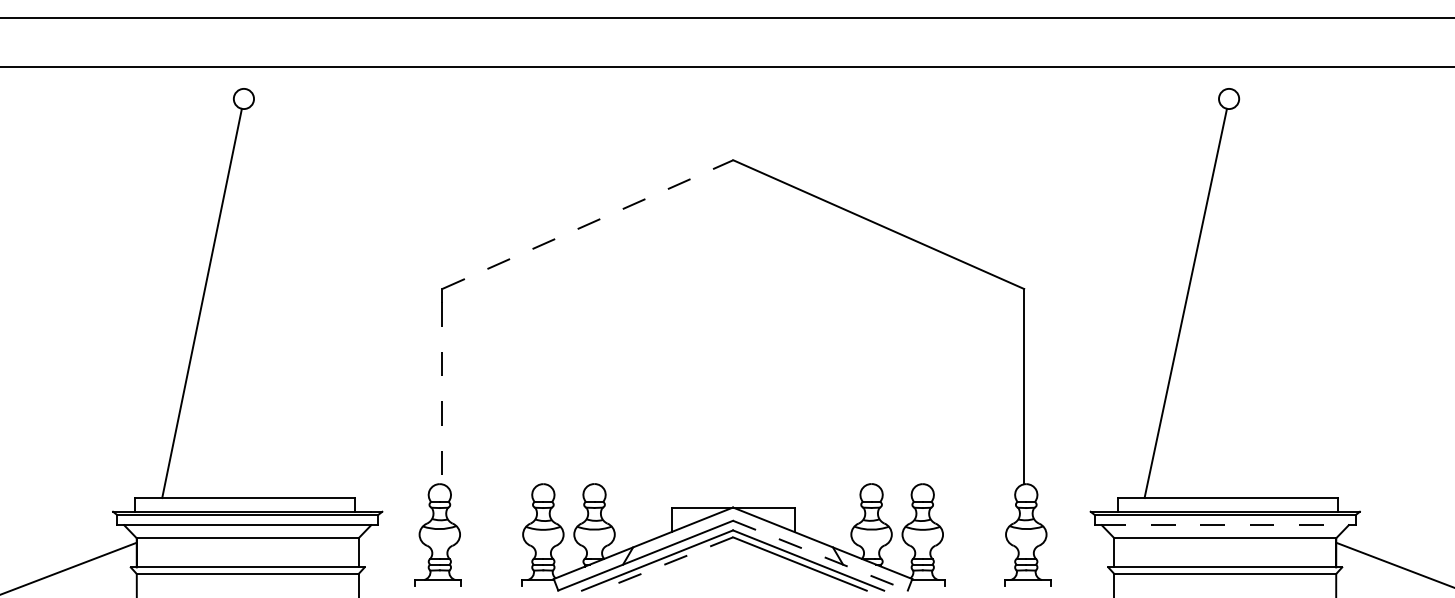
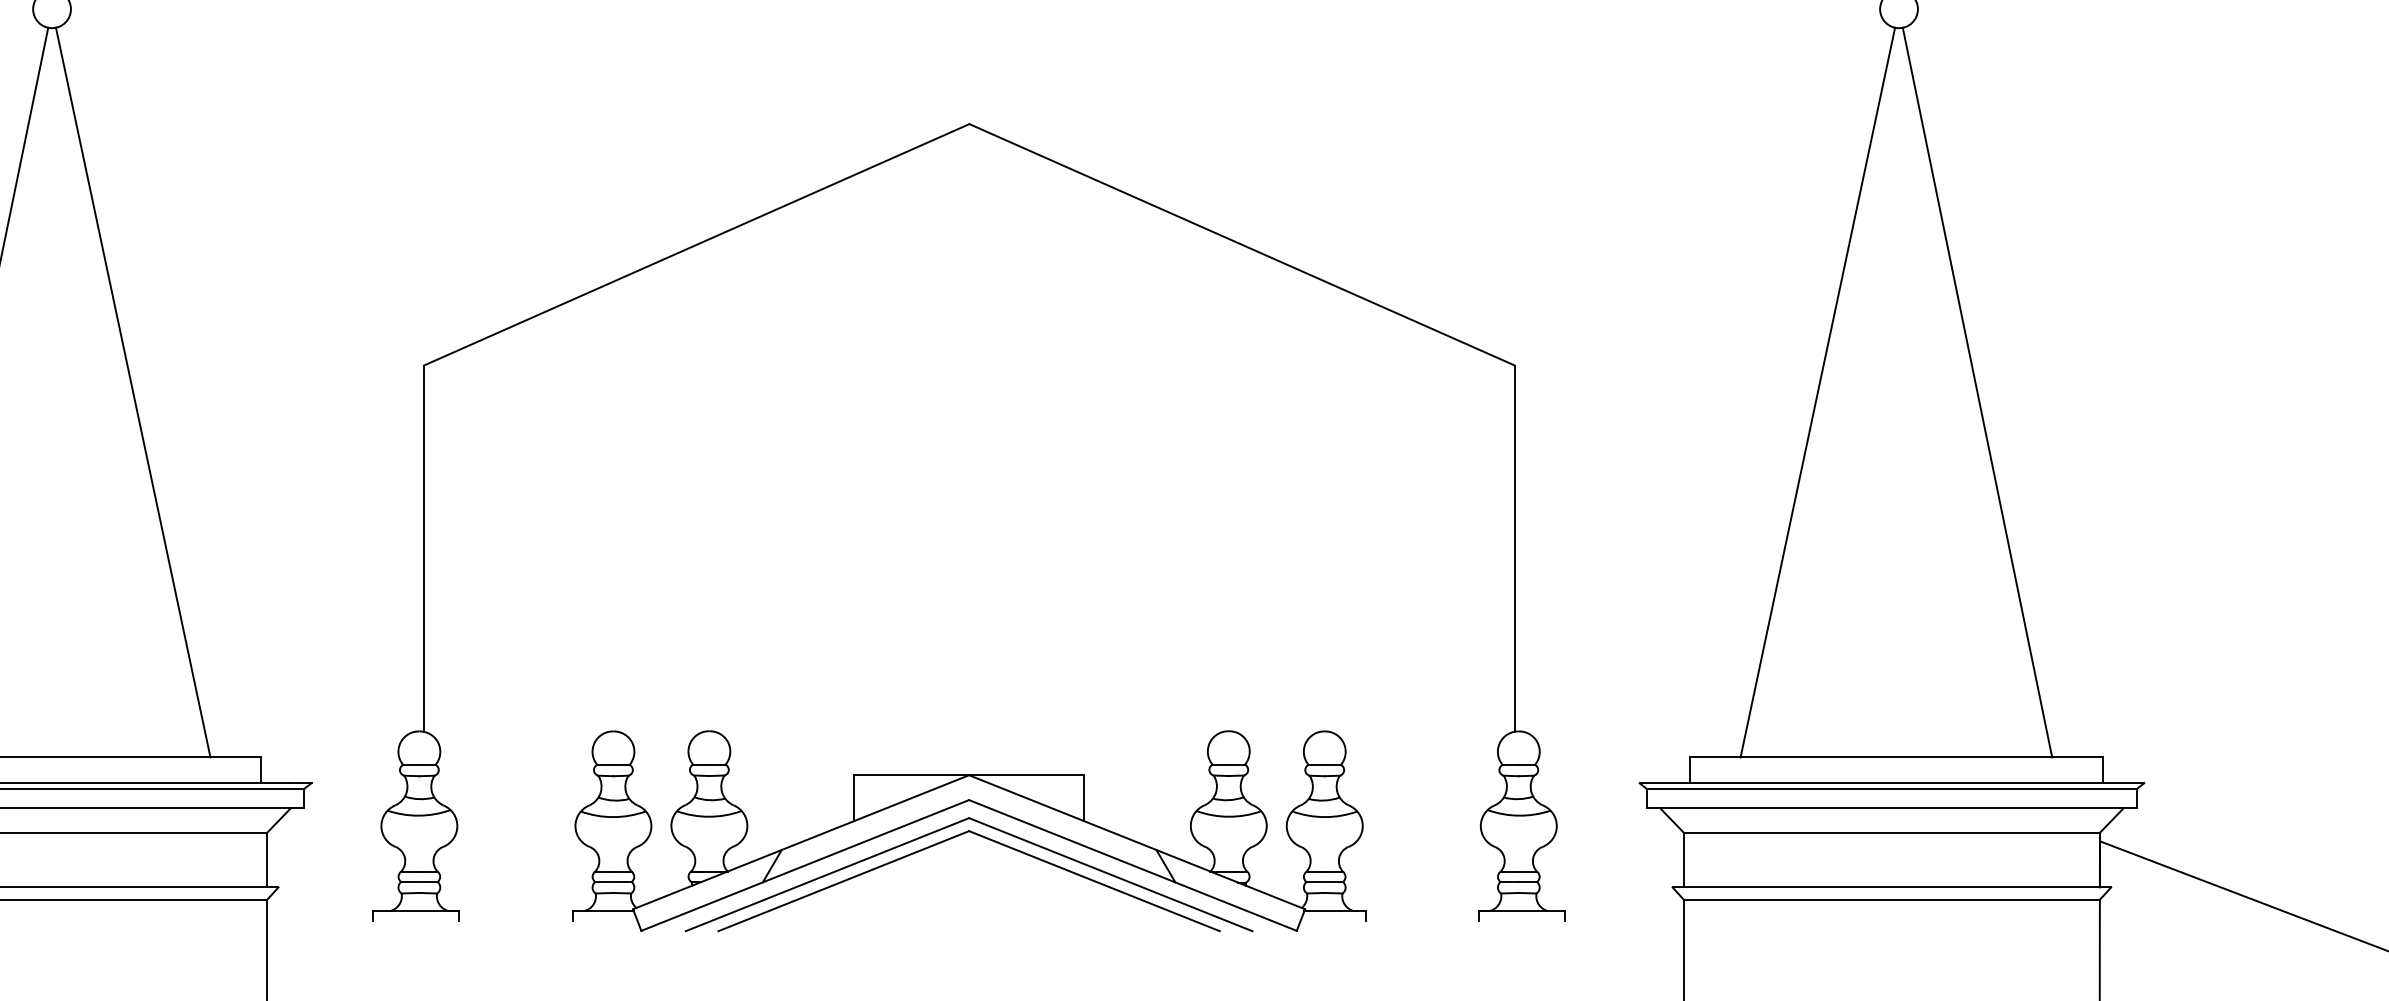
line: (588, 224) -> (698, 244), dashed -> solid
line: (287, 303) -> (133, 392), added
line: (1270, 303) -> (1976, 392), added
line: (442, 393) -> (424, 561), dashed -> solid
line: (1225, 525) -> (1892, 808), dashed -> solid
line: (820, 555) -> (1133, 865), dashed -> solid
line: (666, 564) -> (844, 882), dashed -> solid

